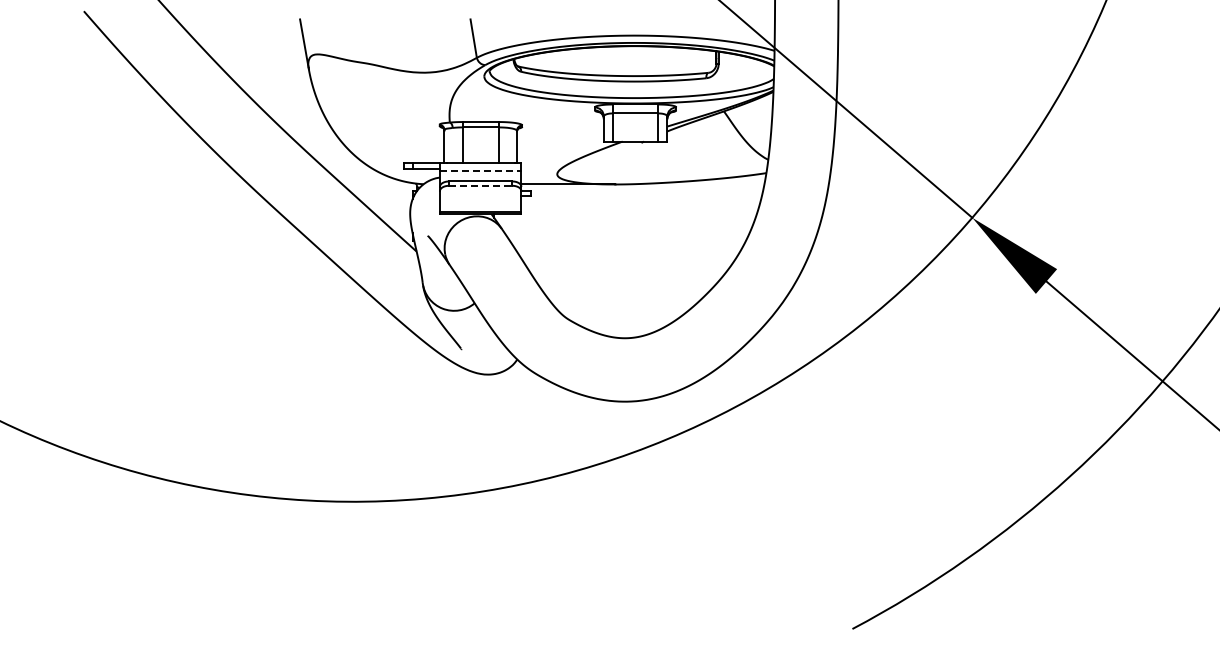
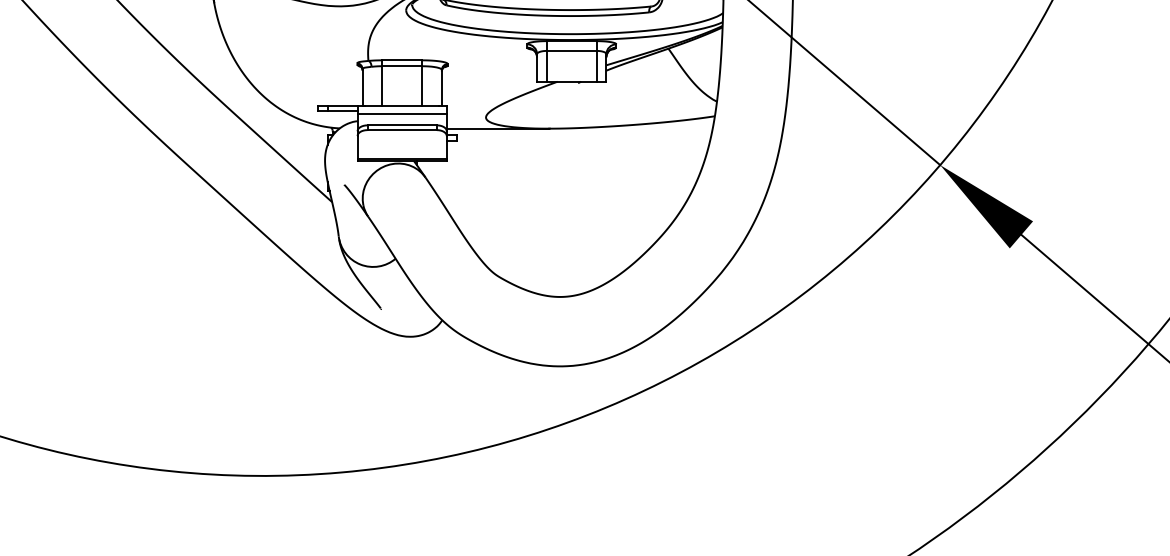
line: (480, 171) -> (401, 114), dashed -> solid
line: (480, 185) -> (401, 129), dashed -> solid

